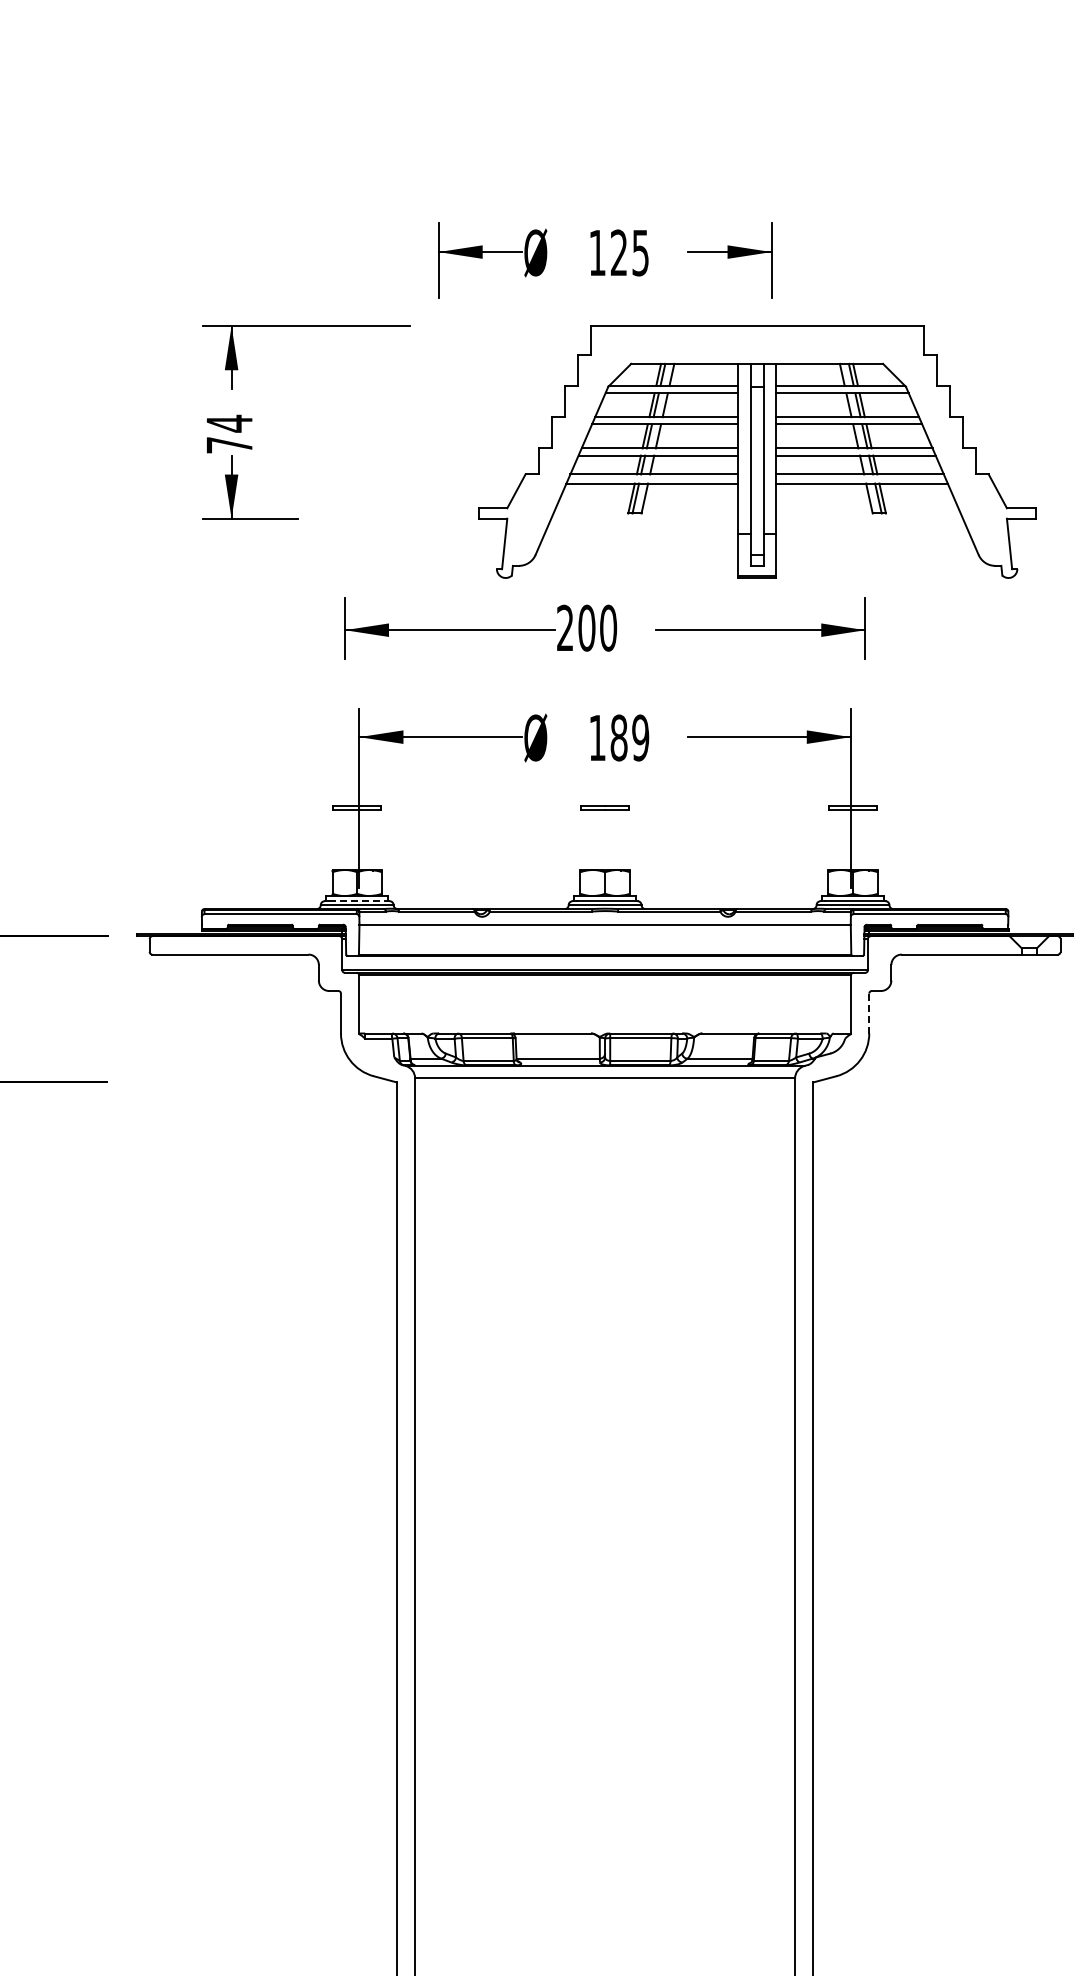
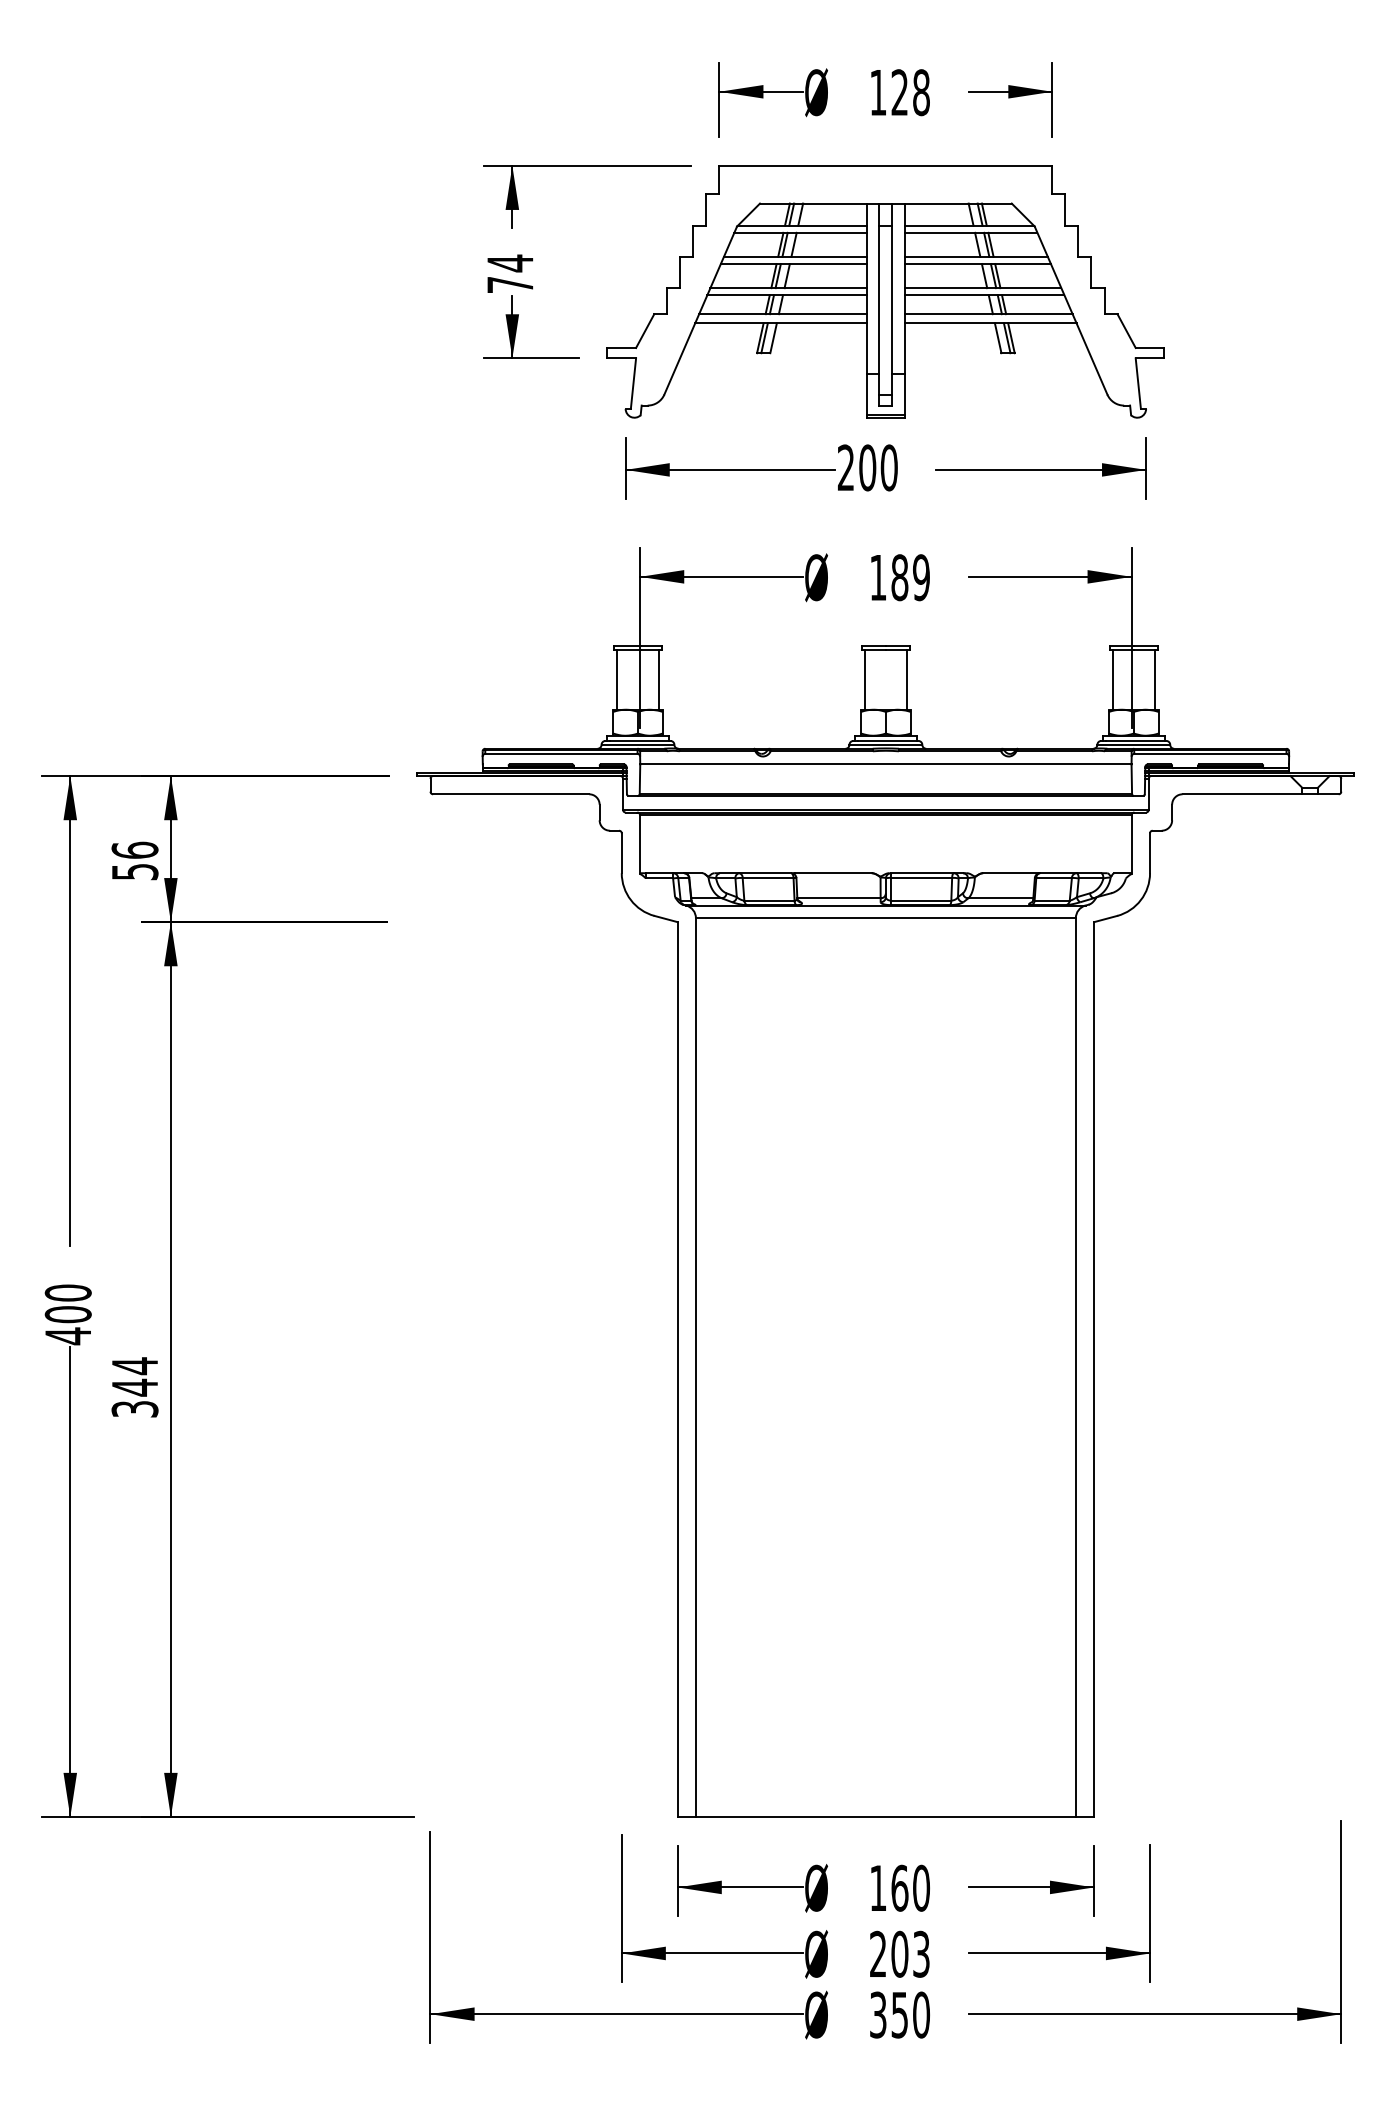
text: (640, 252) -> (921, 92), 125 -> 128
part: (756, 451) -> (885, 291), moved
line: (336, 839) -> (617, 679), added
line: (377, 839) -> (658, 679), added
line: (584, 839) -> (865, 679), added
line: (625, 839) -> (906, 679), added
line: (831, 839) -> (1112, 679), added
line: (873, 839) -> (1154, 679), added
line: (359, 900) -> (640, 740), dashed -> solid
line: (869, 1013) -> (1150, 853), dashed -> solid

